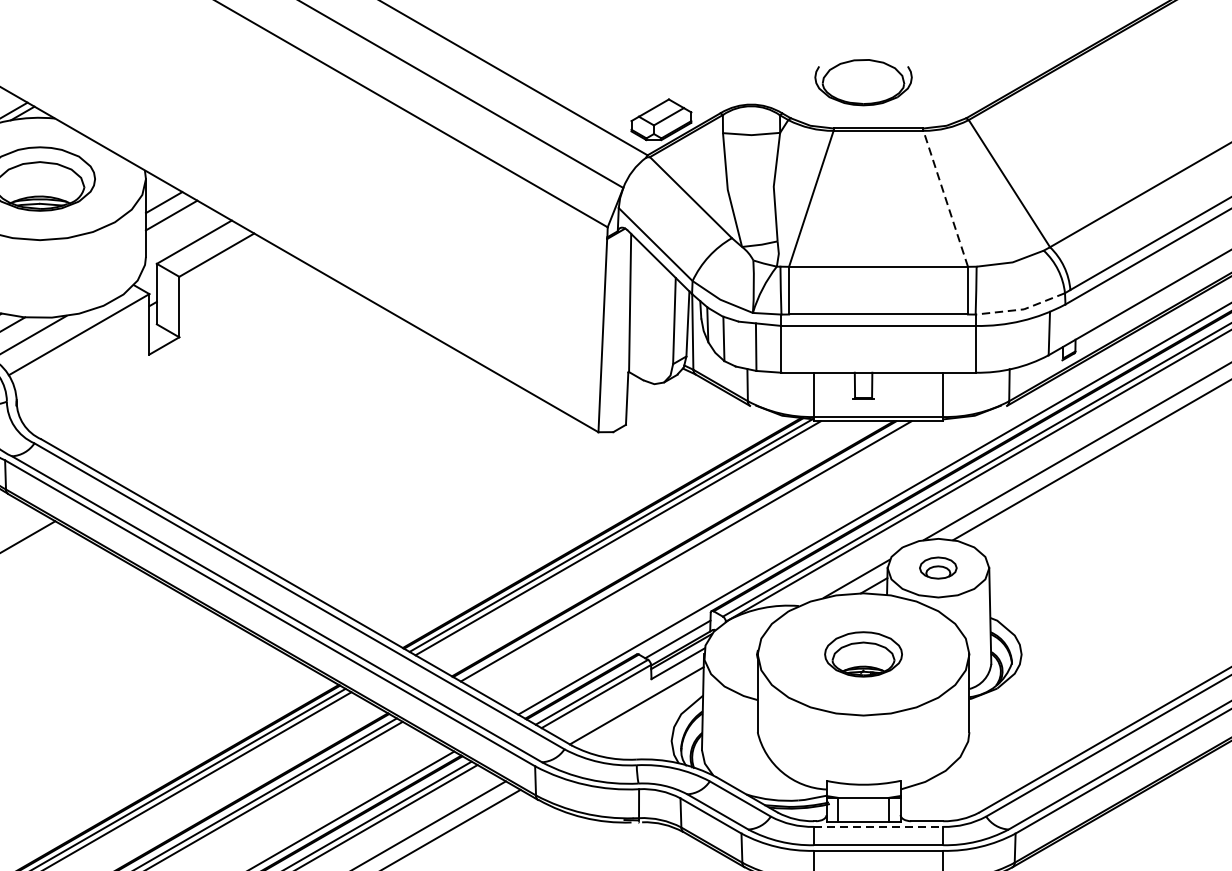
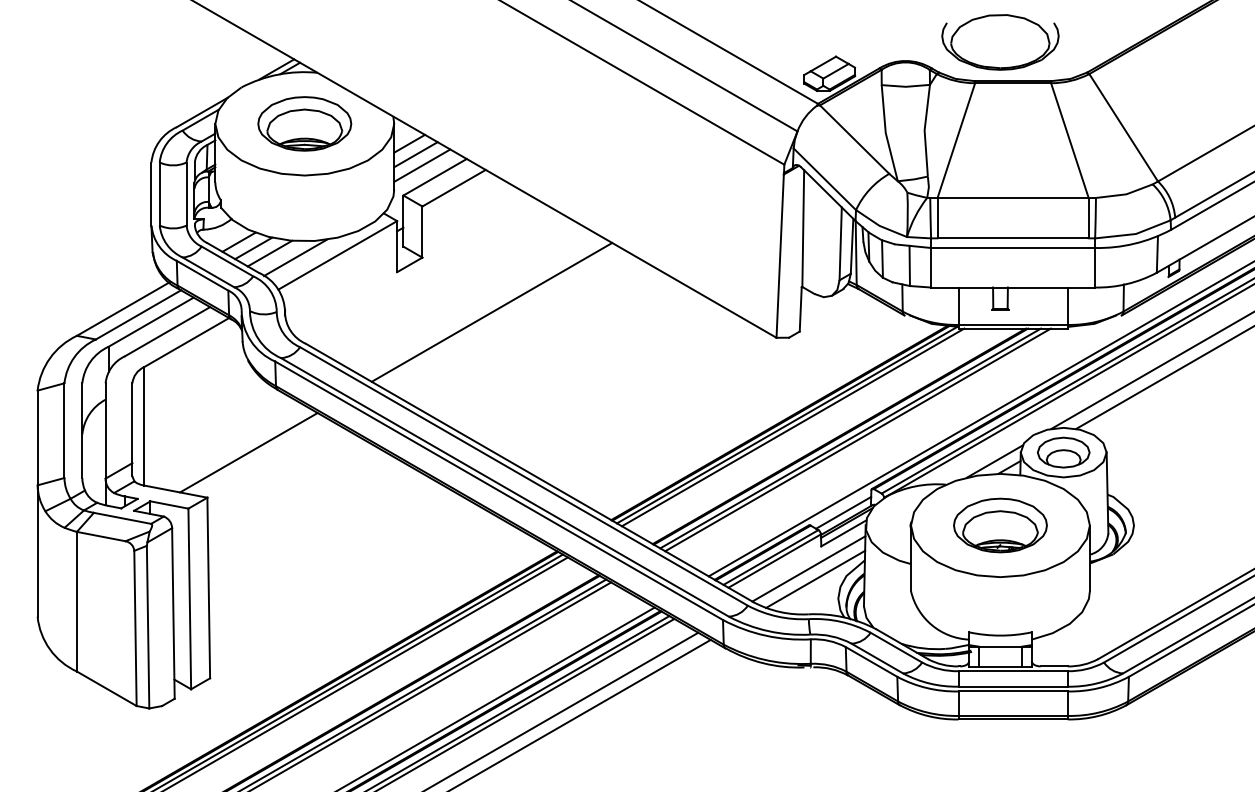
part: (863, 82) -> (1000, 42), size x1.43
line: (945, 198) -> (1069, 140), dashed -> solid
line: (179, 228) -> (422, 165), added
line: (1022, 309) -> (1134, 234), dashed -> solid
line: (261, 401) -> (491, 311), added
line: (694, 552) -> (857, 439), added
part: (938, 568) -> (1063, 452), size x1.67
part: (863, 654) -> (1000, 525), size x1.43
line: (644, 718) -> (815, 579), added
line: (878, 827) -> (1013, 671), dashed -> solid

